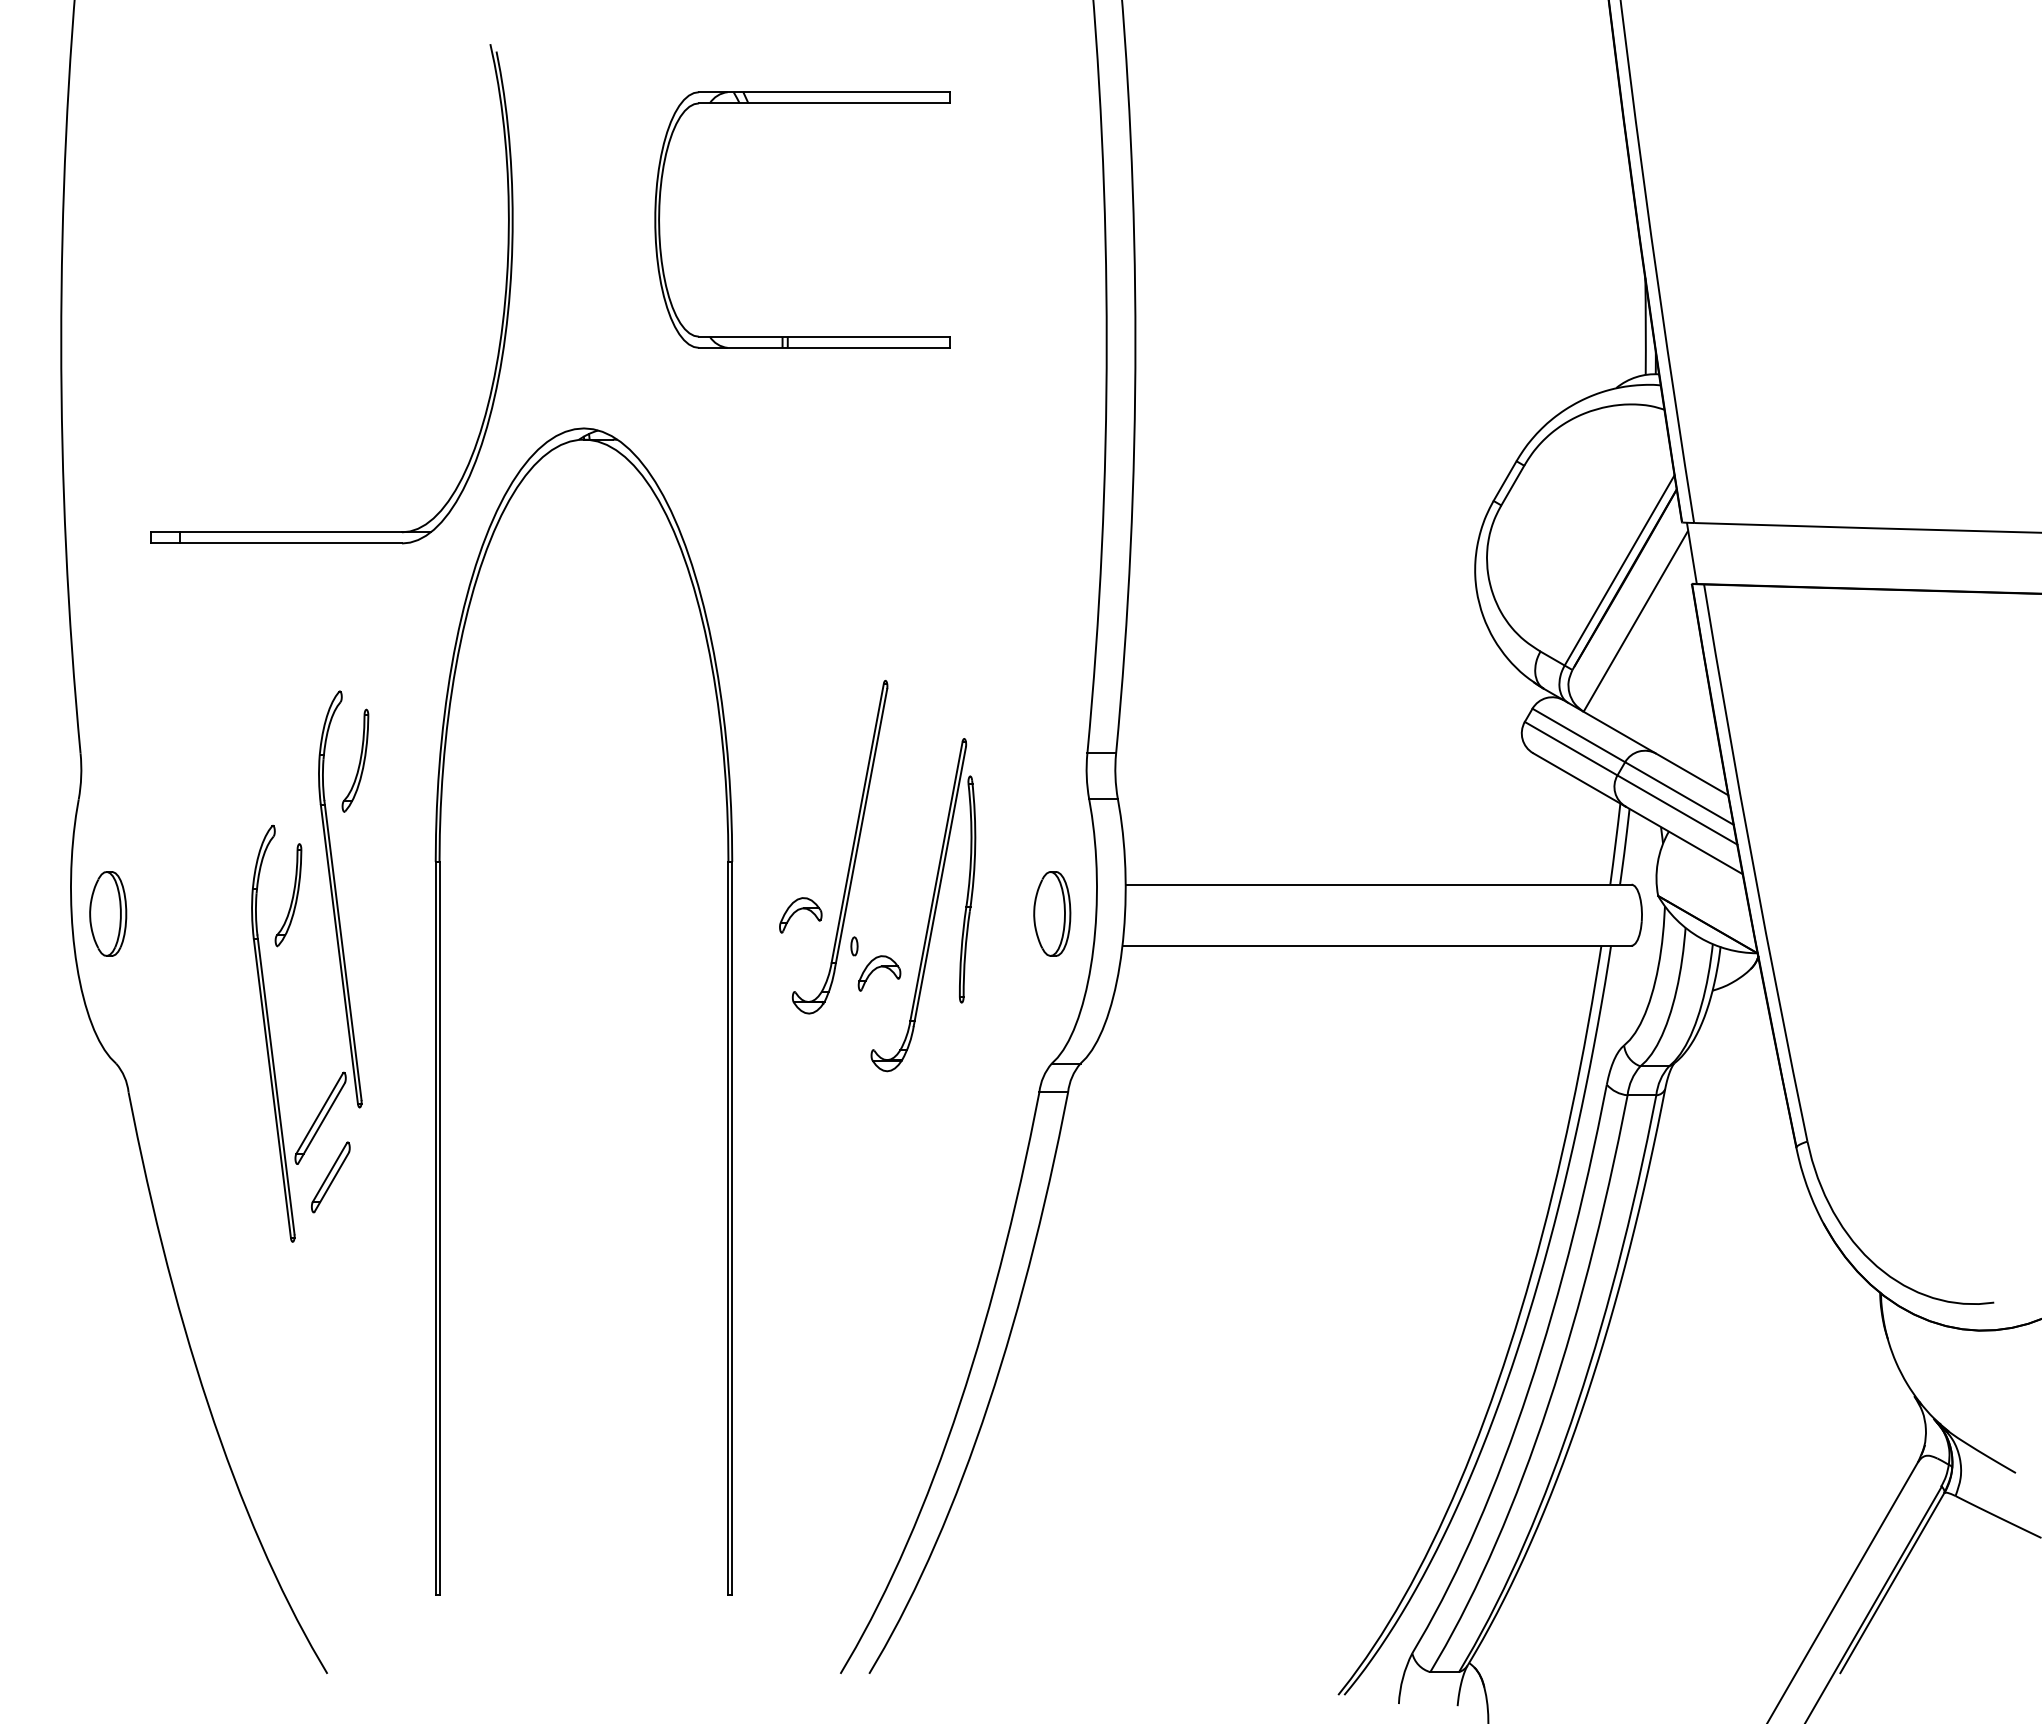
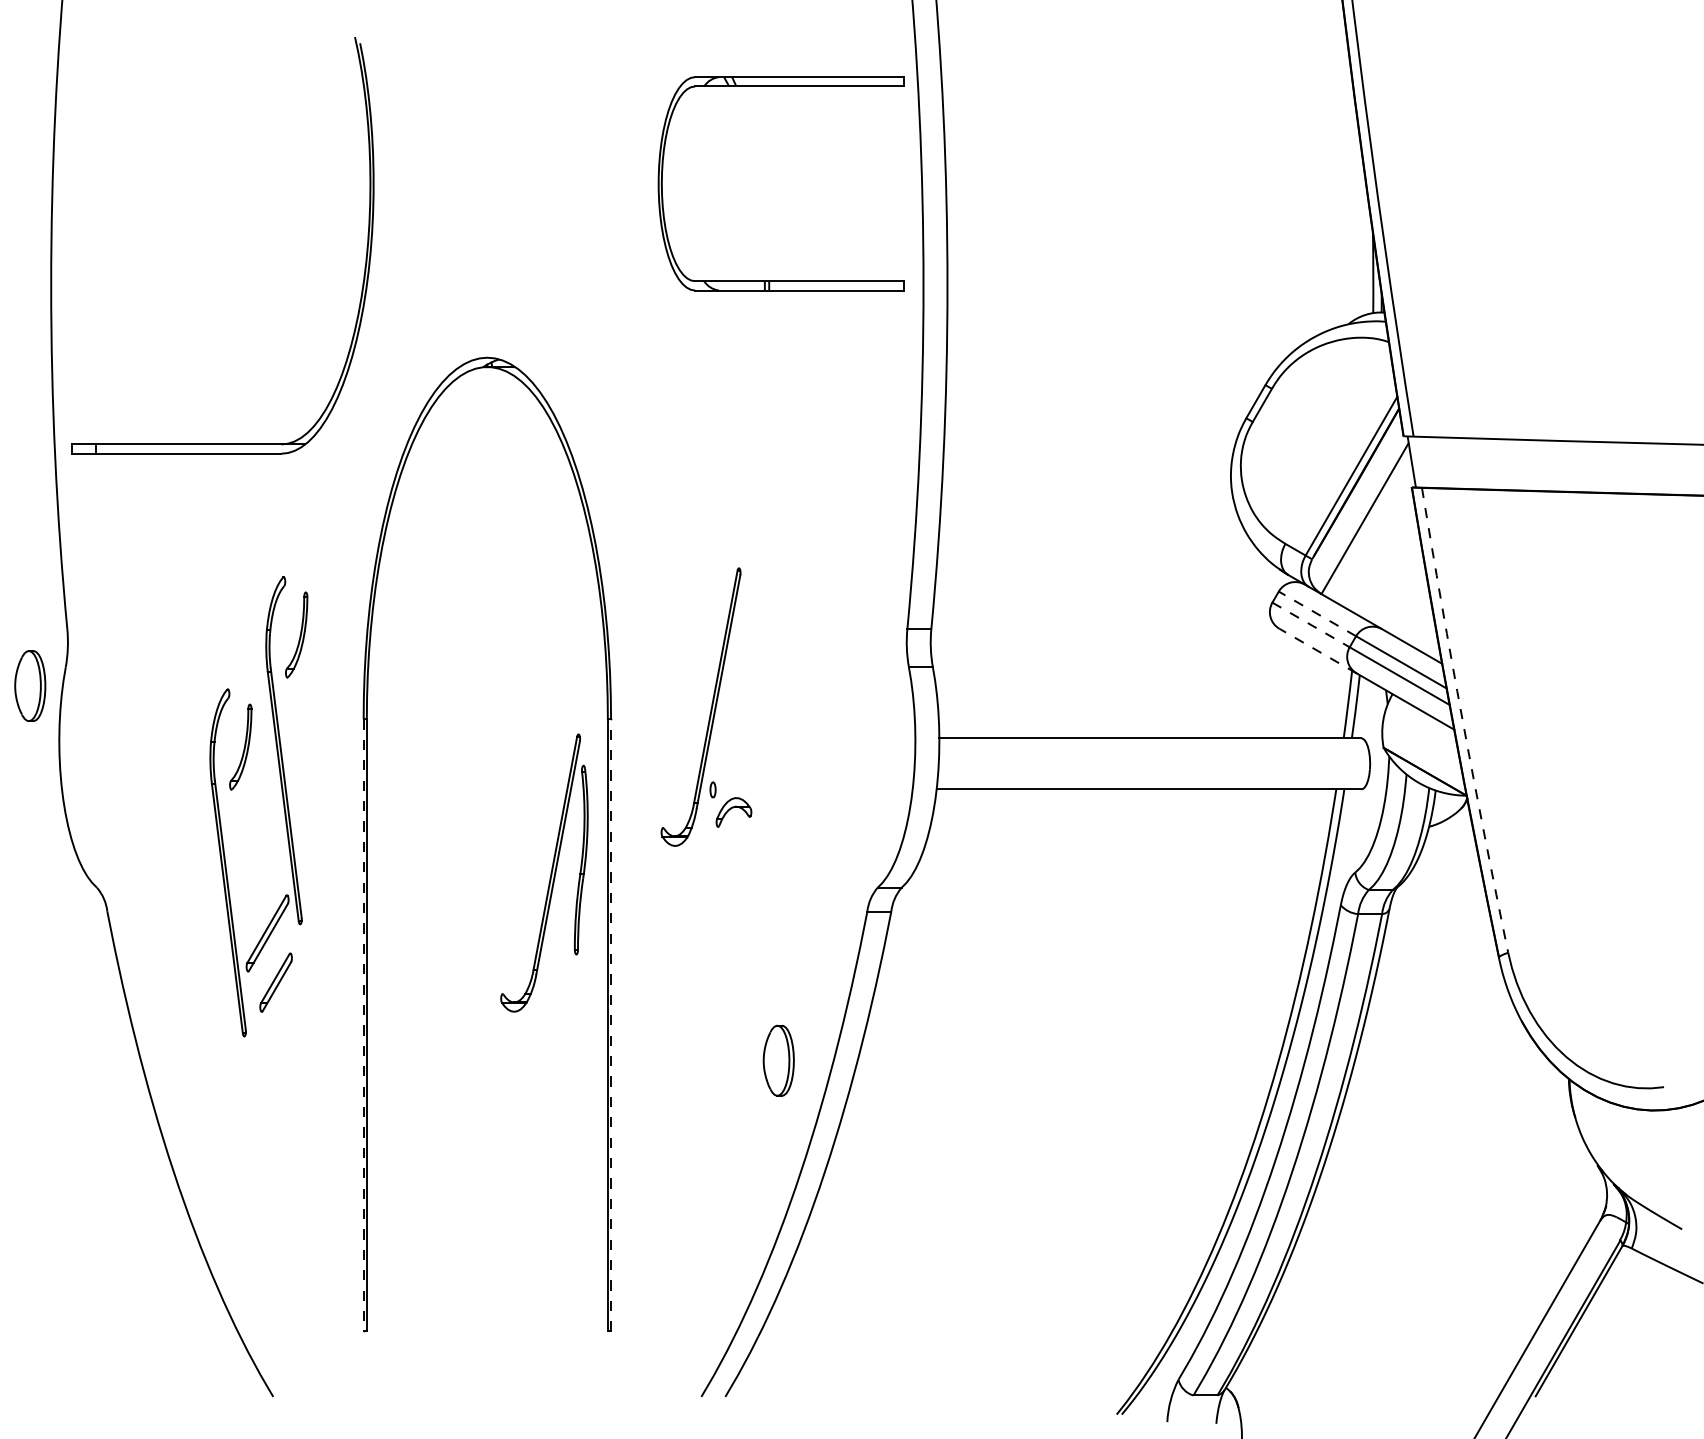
part: (802, 103) -> (781, 86), moved
part: (502, 315) -> (365, 263), moved
line: (1578, 735) -> (1317, 613), solid -> dashed
line: (1571, 748) -> (1311, 624), solid -> dashed
line: (1579, 779) -> (1318, 650), solid -> dashed
arc: (1752, 863) -> (1462, 720), solid -> dashed
part: (930, 906) -> (550, 874), moved
part: (108, 913) -> (30, 685), moved
part: (1052, 913) -> (778, 1060), moved
part: (800, 915) -> (668, 764), removed
line: (435, 1228) -> (363, 1025), solid -> dashed
line: (732, 1228) -> (611, 1025), solid -> dashed

